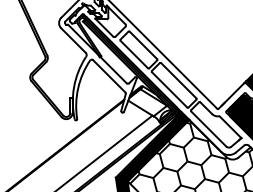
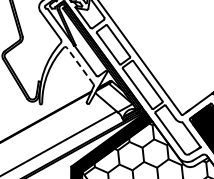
line: (109, 76) -> (80, 66), solid -> dashed

